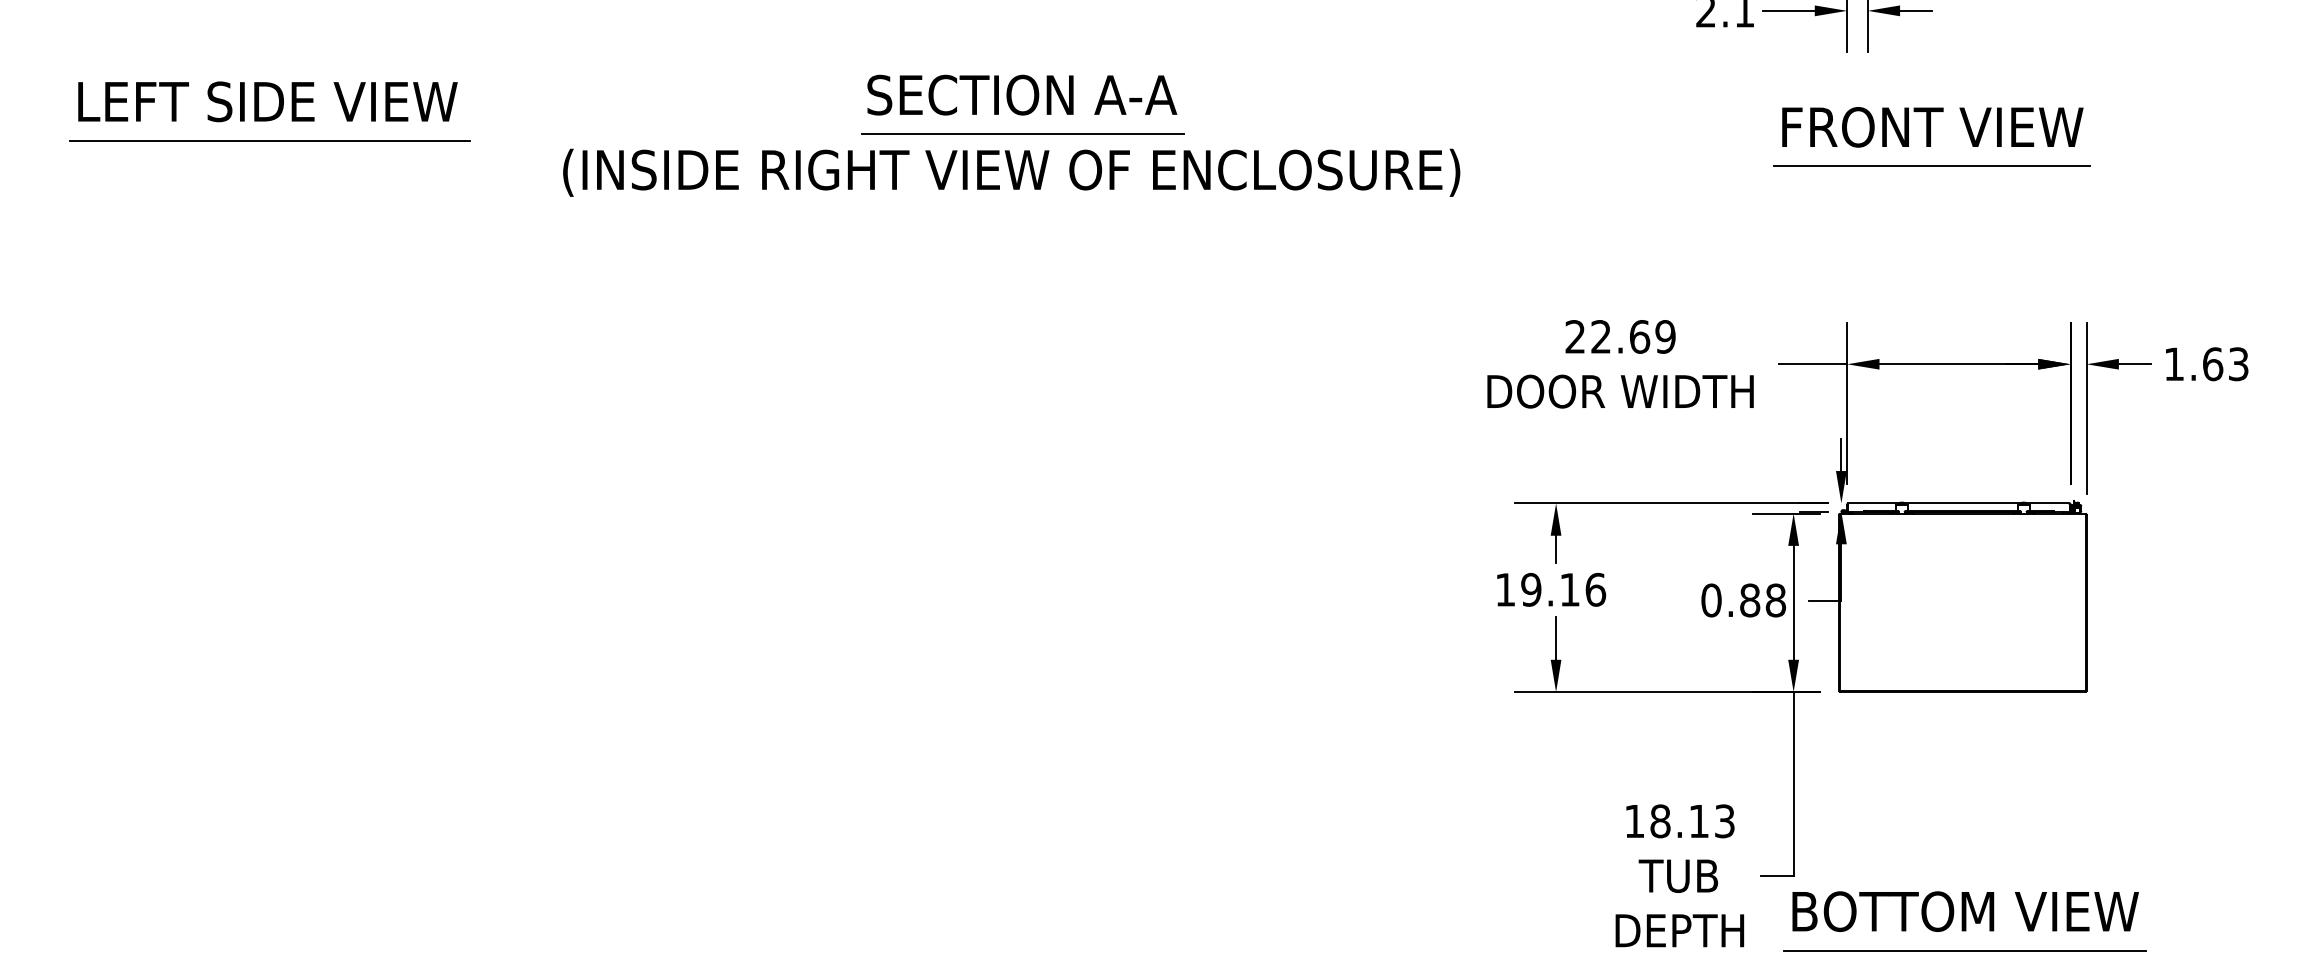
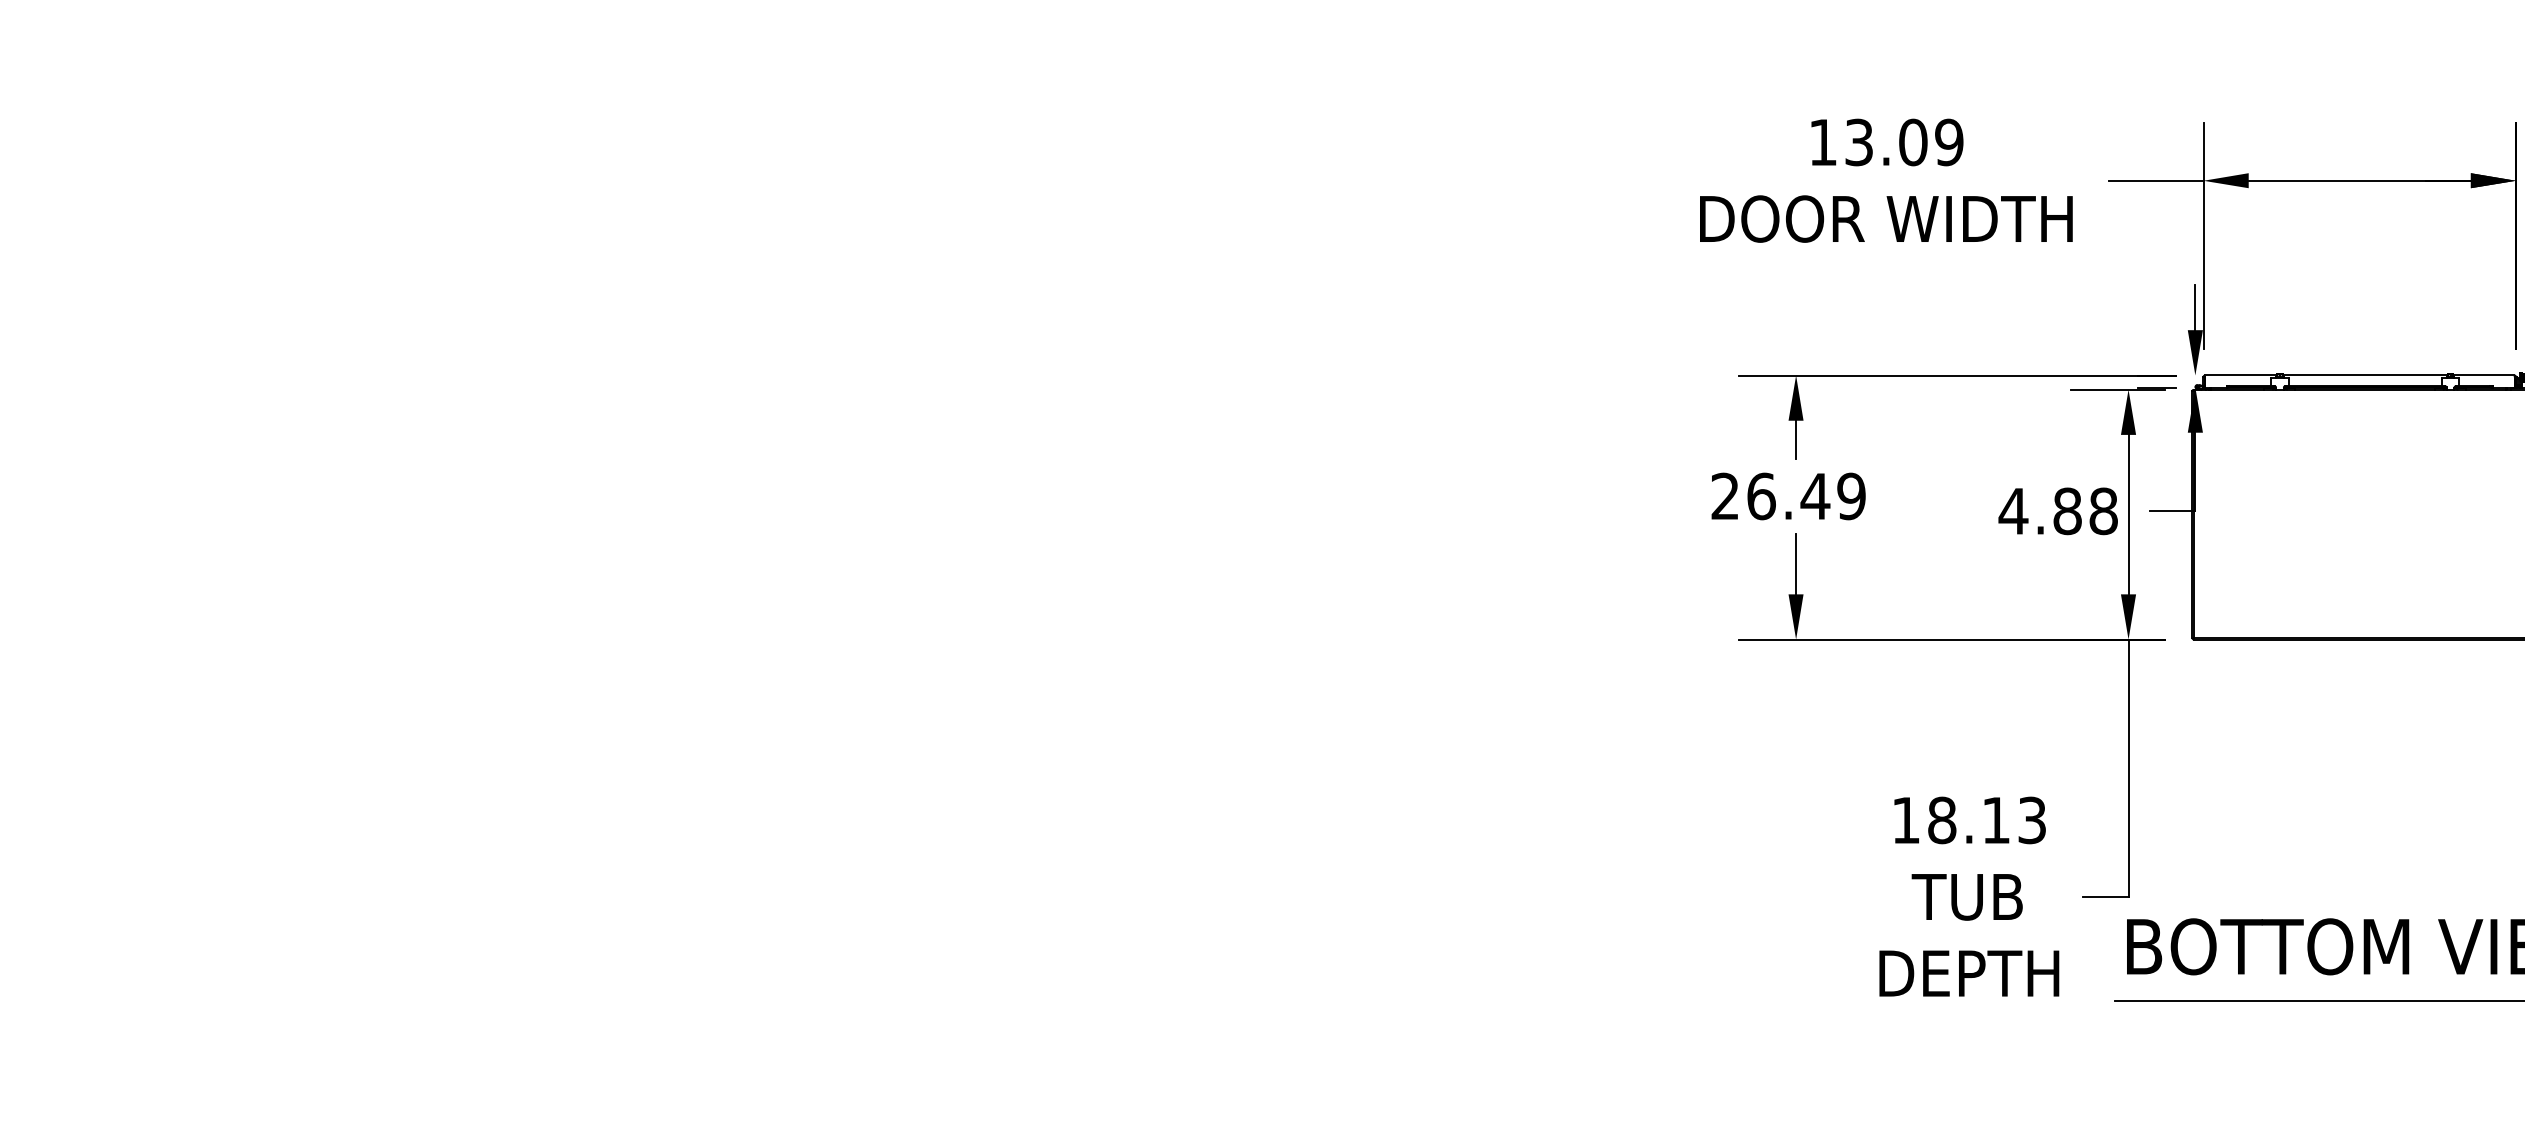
text: (1607, 336) -> (1868, 141), 22.69 -> 13.09
text: (1550, 589) -> (1788, 495), 19.16 -> 26.49
text: (1711, 600) -> (2013, 511), 0.88 -> 4.88

